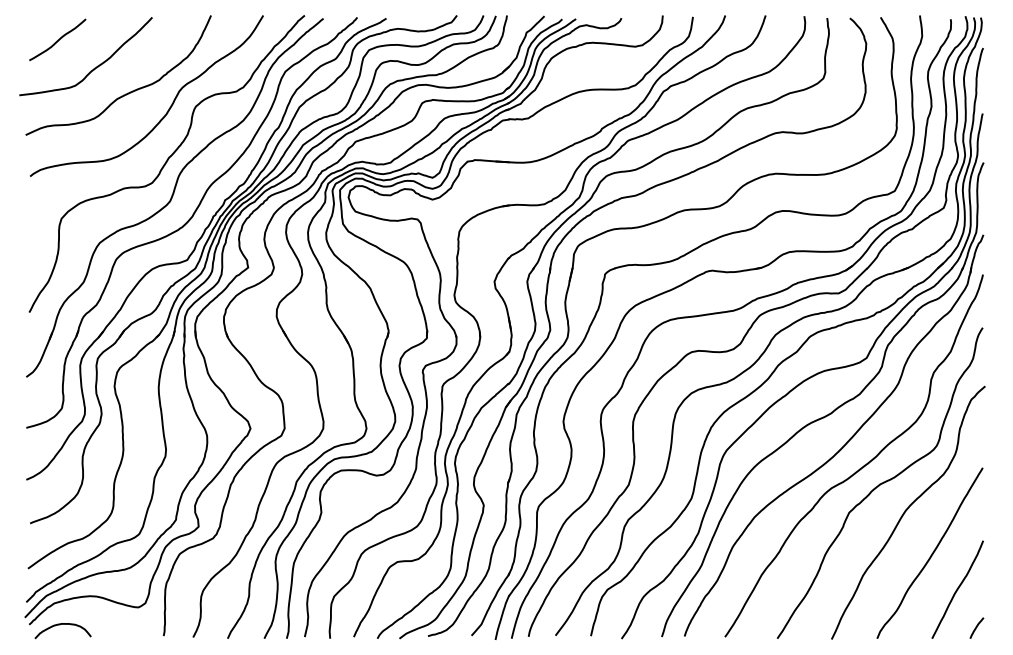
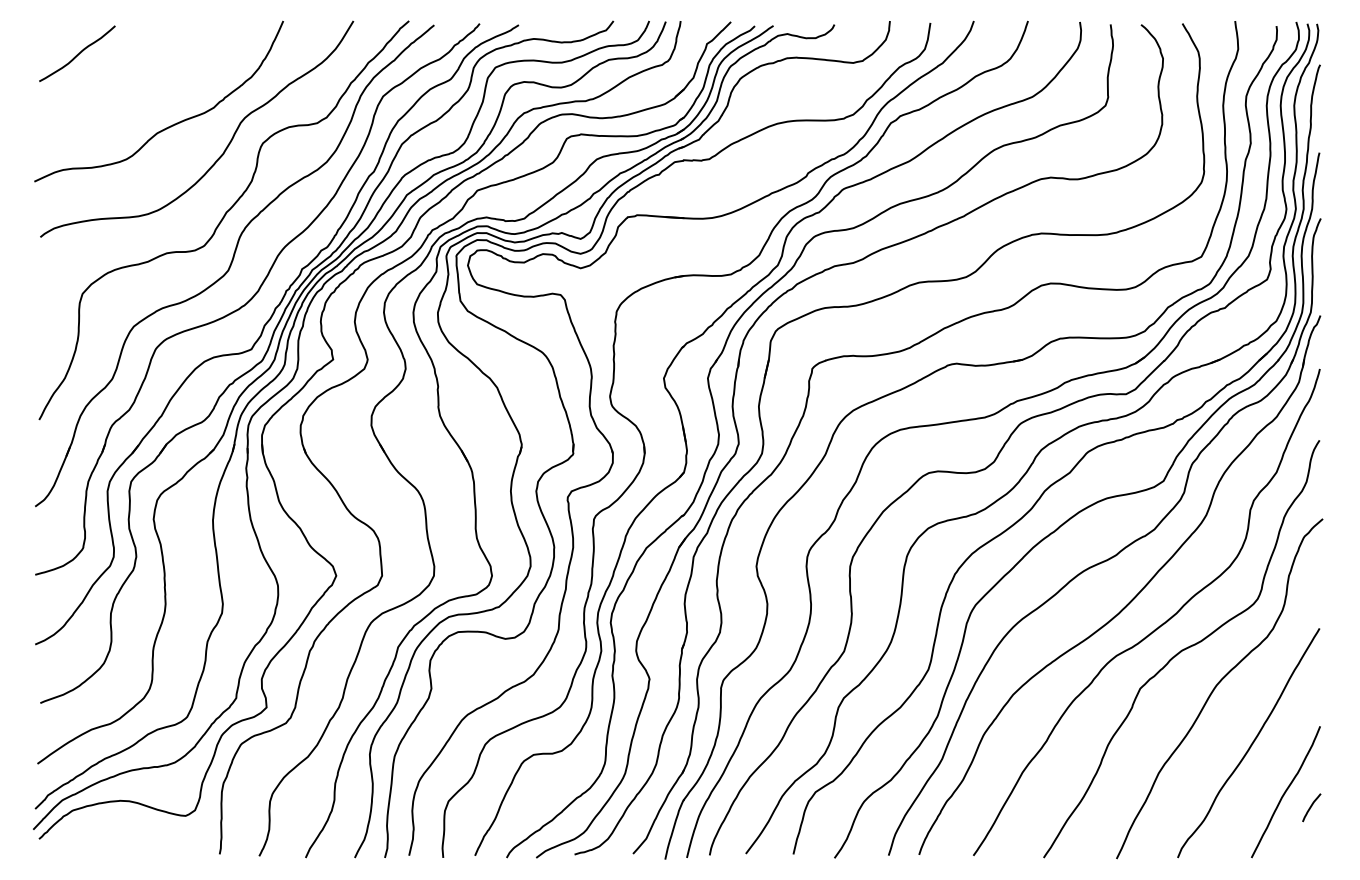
curve: (93, 68) -> (125, 92), removed
curve: (60, 625) -> (81, 839), removed
curve: (976, 627) -> (1311, 807), moved

